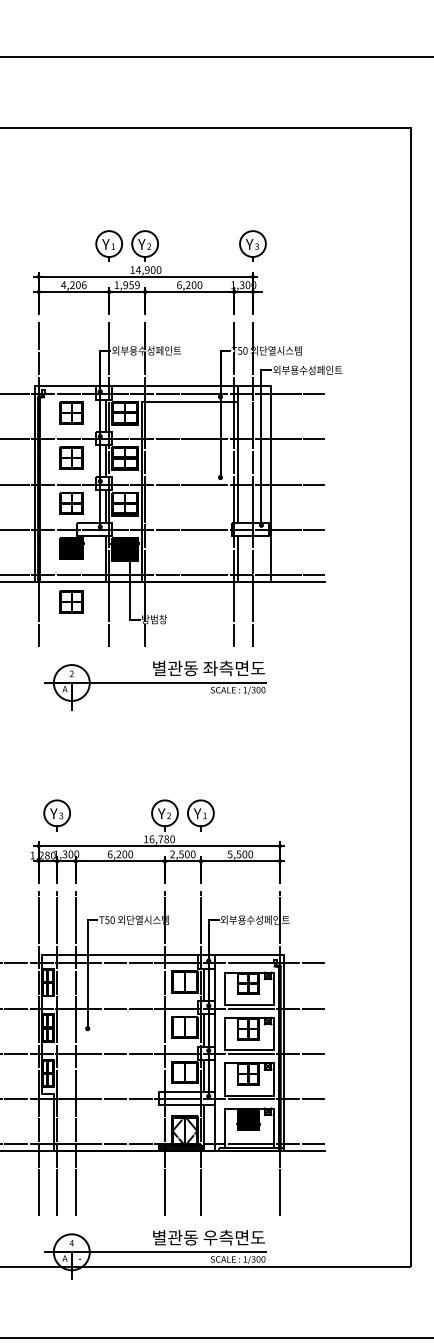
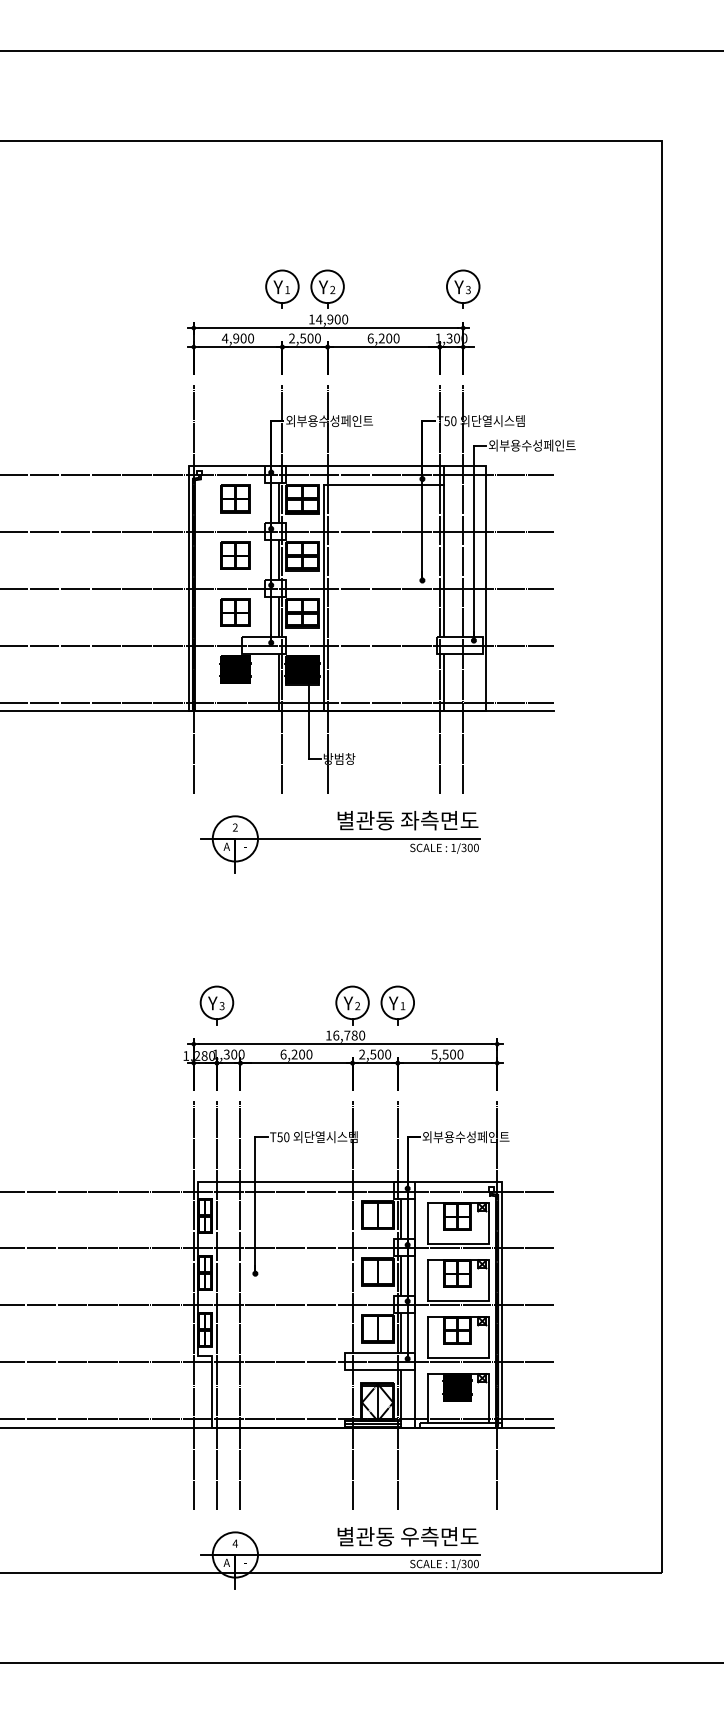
text: (78, 285) -> (243, 338), 4,206 -> 4,900
text: (126, 285) -> (304, 338), 1,959 -> 2,500
part: (71, 601) -> (235, 736), removed

